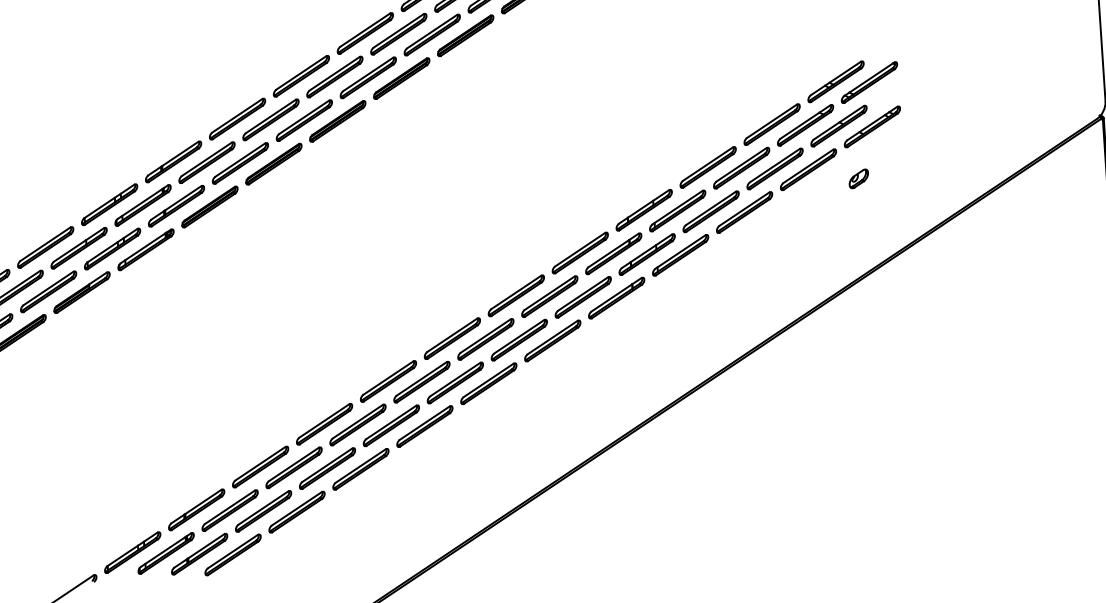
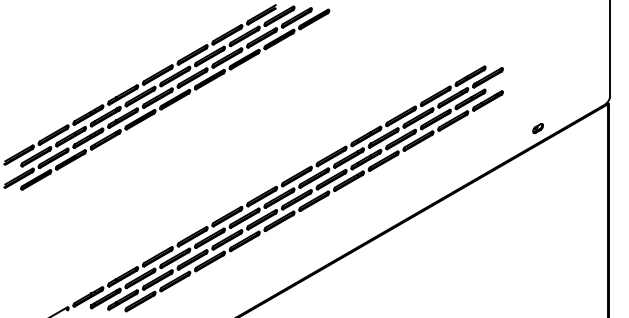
part: (857, 178) -> (537, 128), moved

